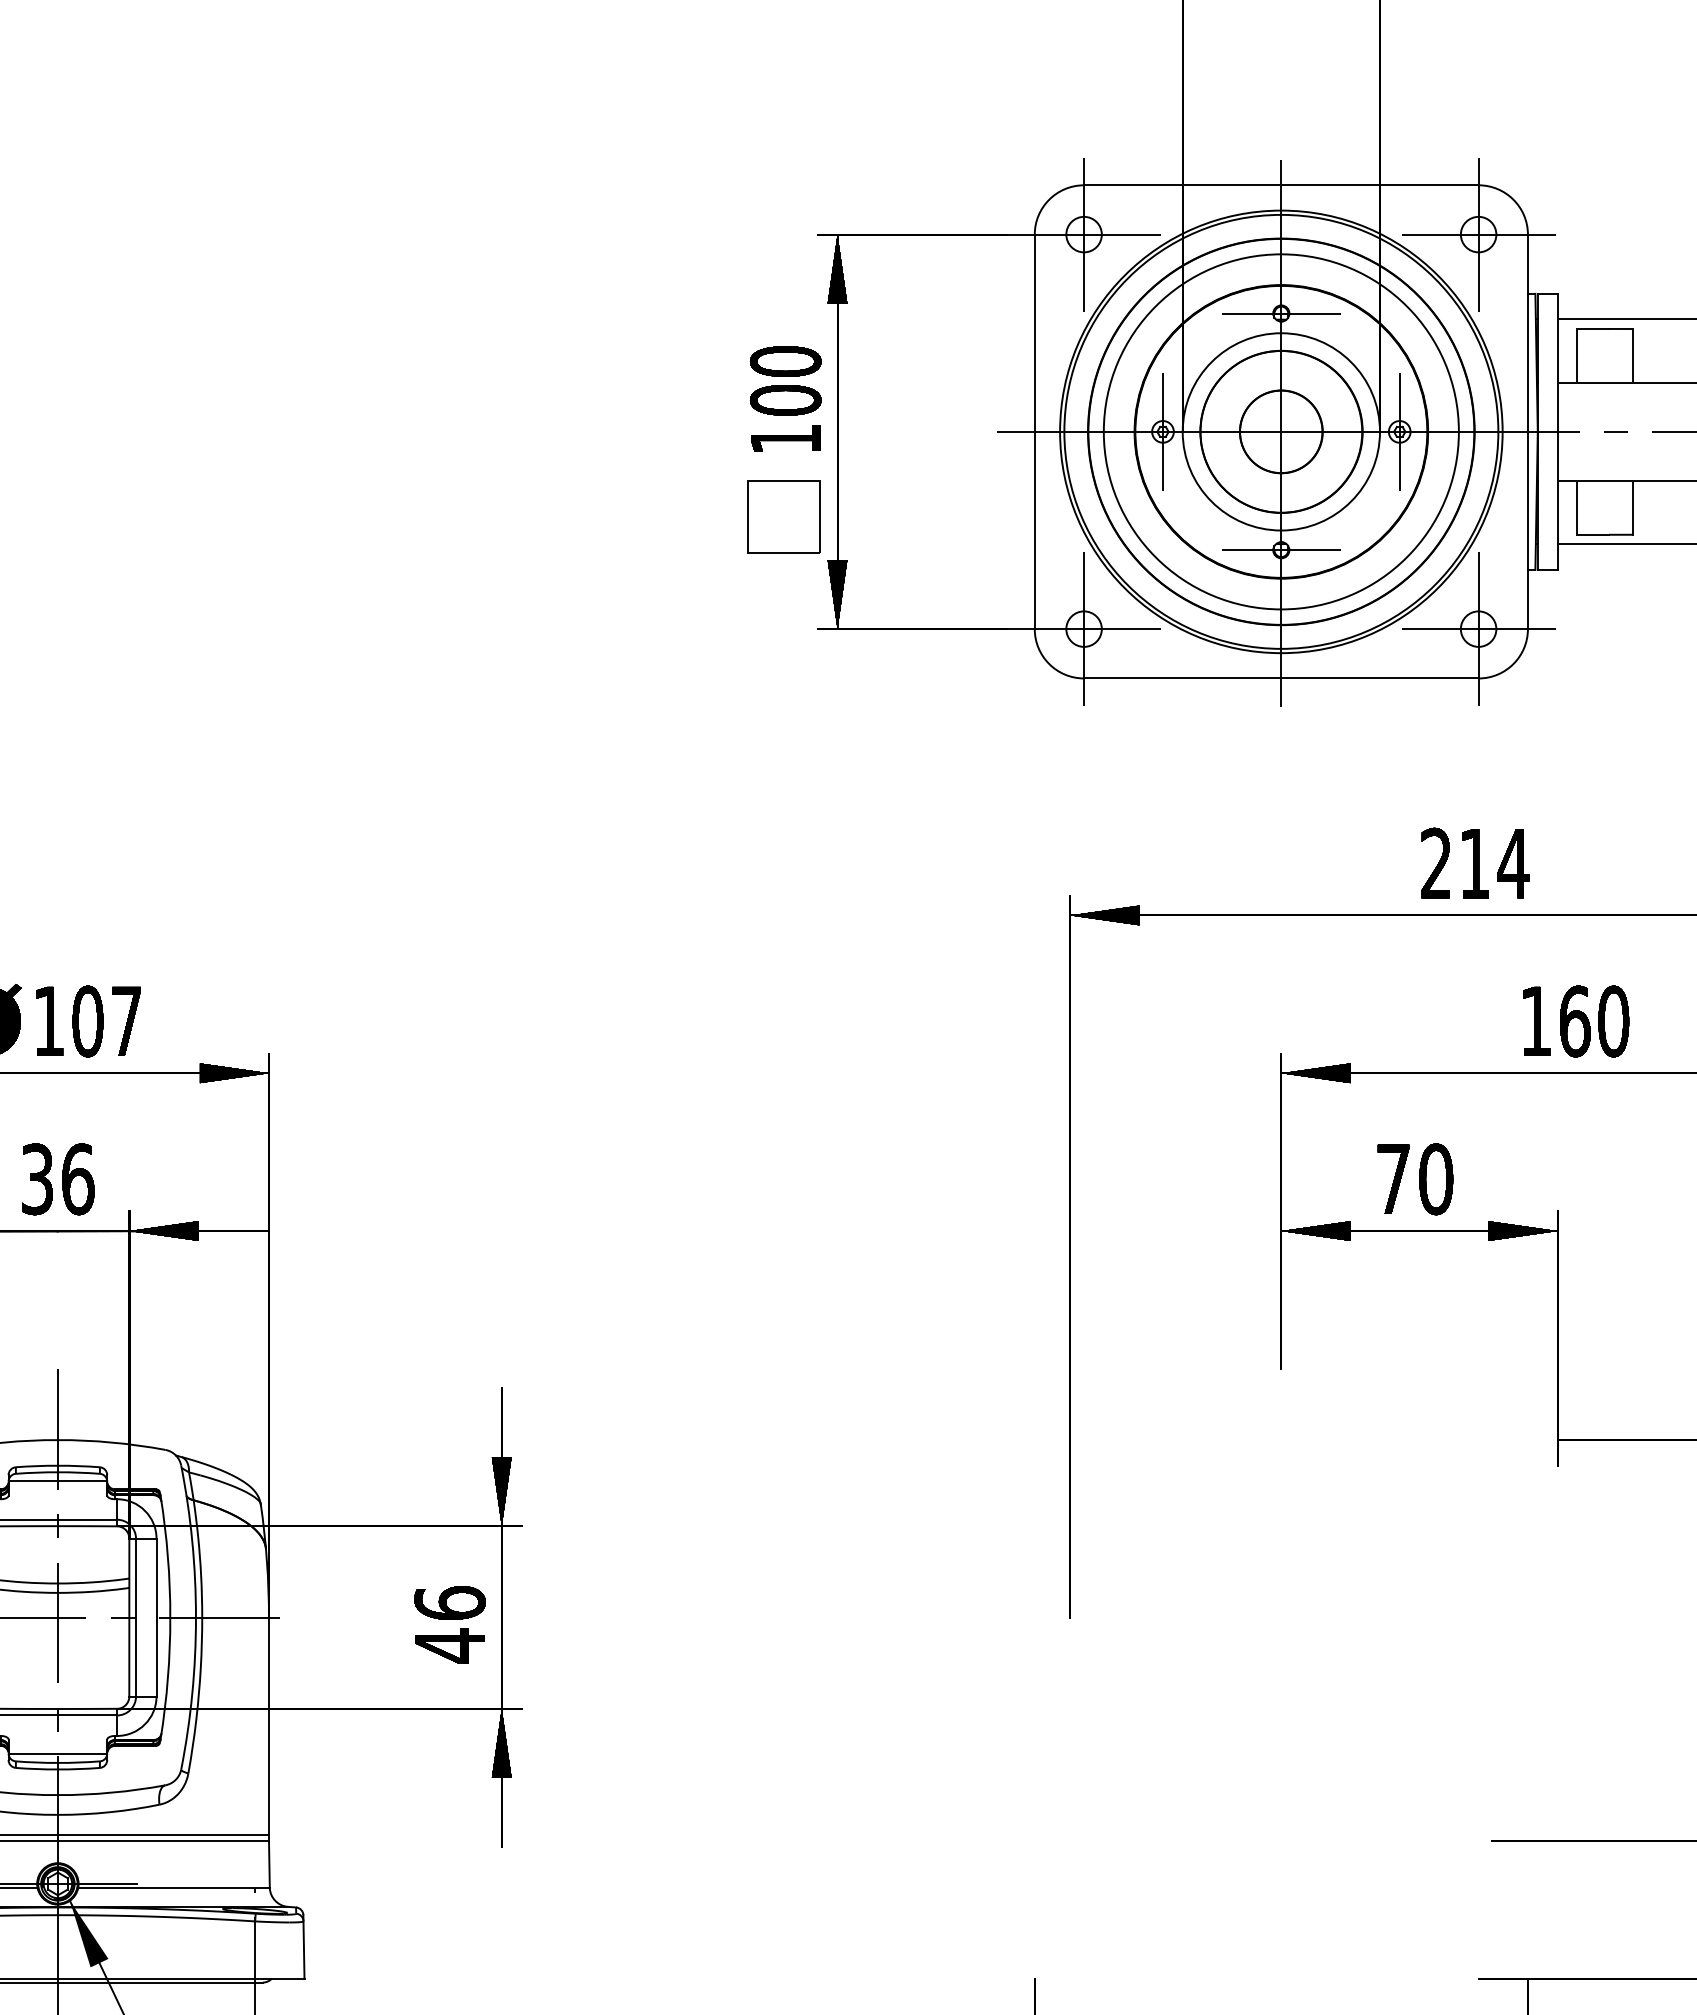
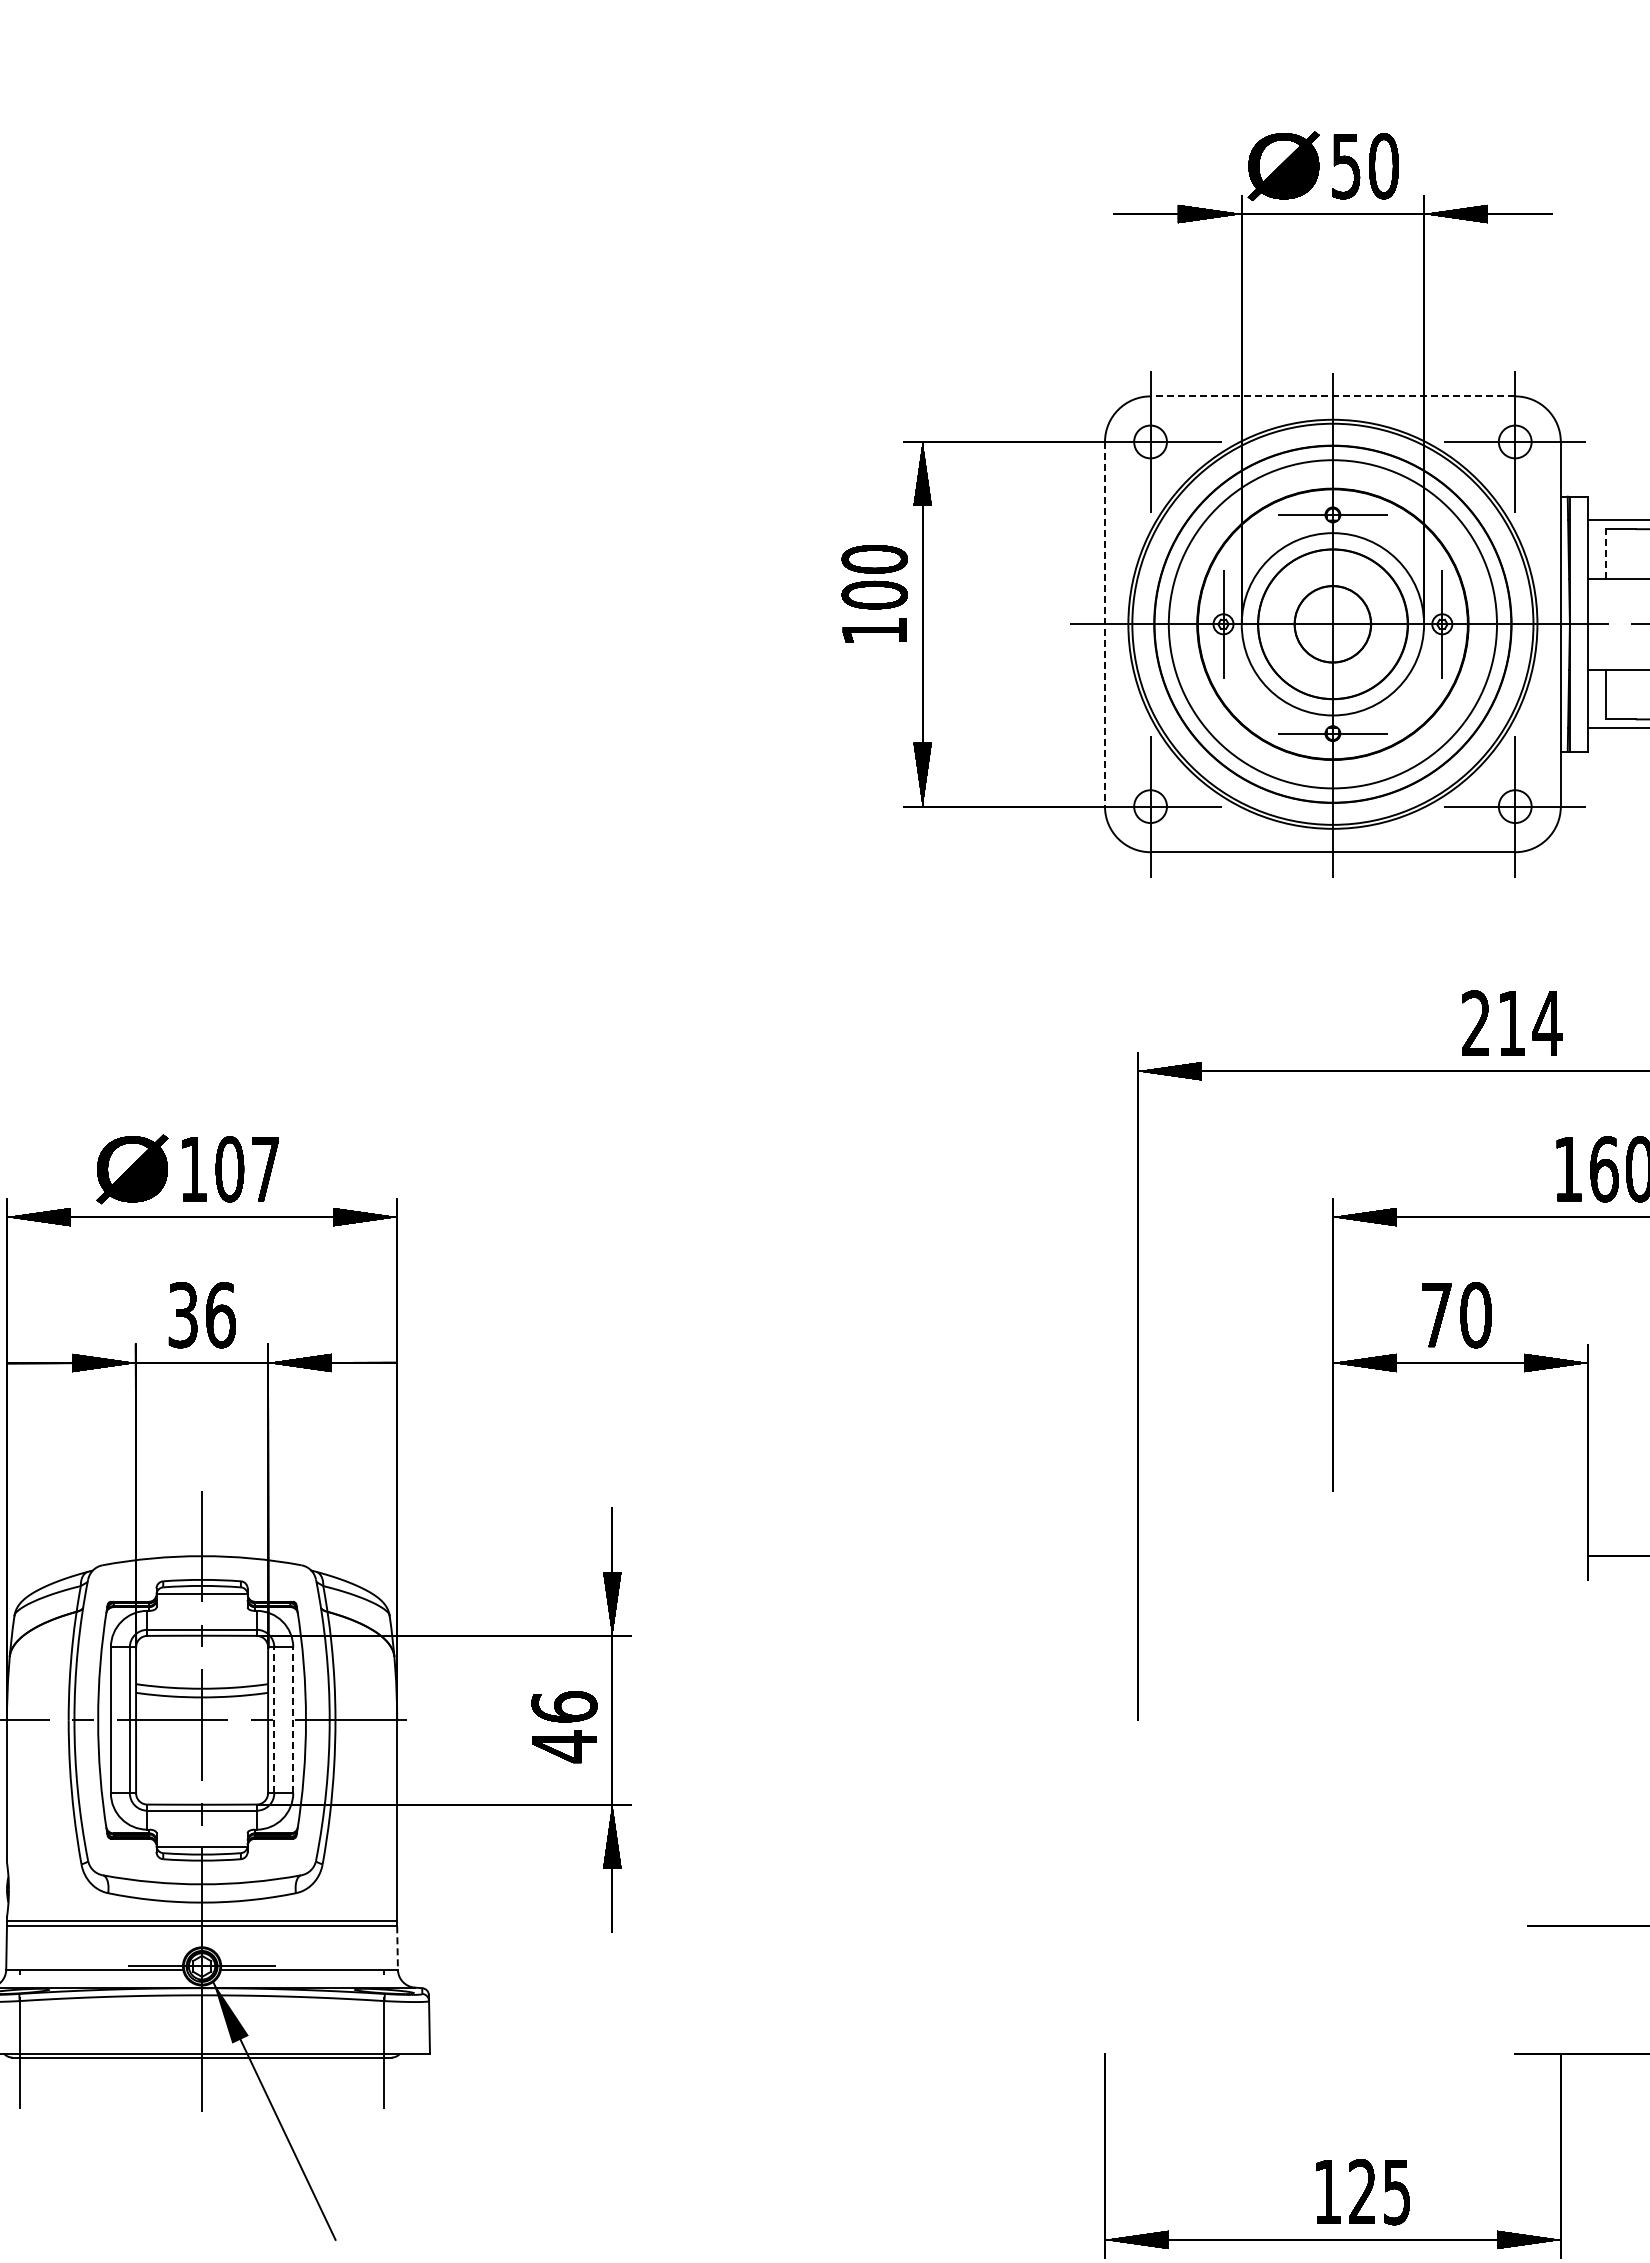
line: (1280, 185) -> (1332, 396), solid -> dashed
line: (1577, 355) -> (1606, 553), solid -> dashed
line: (1034, 432) -> (1104, 624), solid -> dashed
part: (784, 517) -> (873, 703), removed
line: (136, 1617) -> (274, 1720), solid -> dashed
line: (156, 1617) -> (293, 1720), solid -> dashed
line: (269, 1864) -> (397, 1948), solid -> dashed

